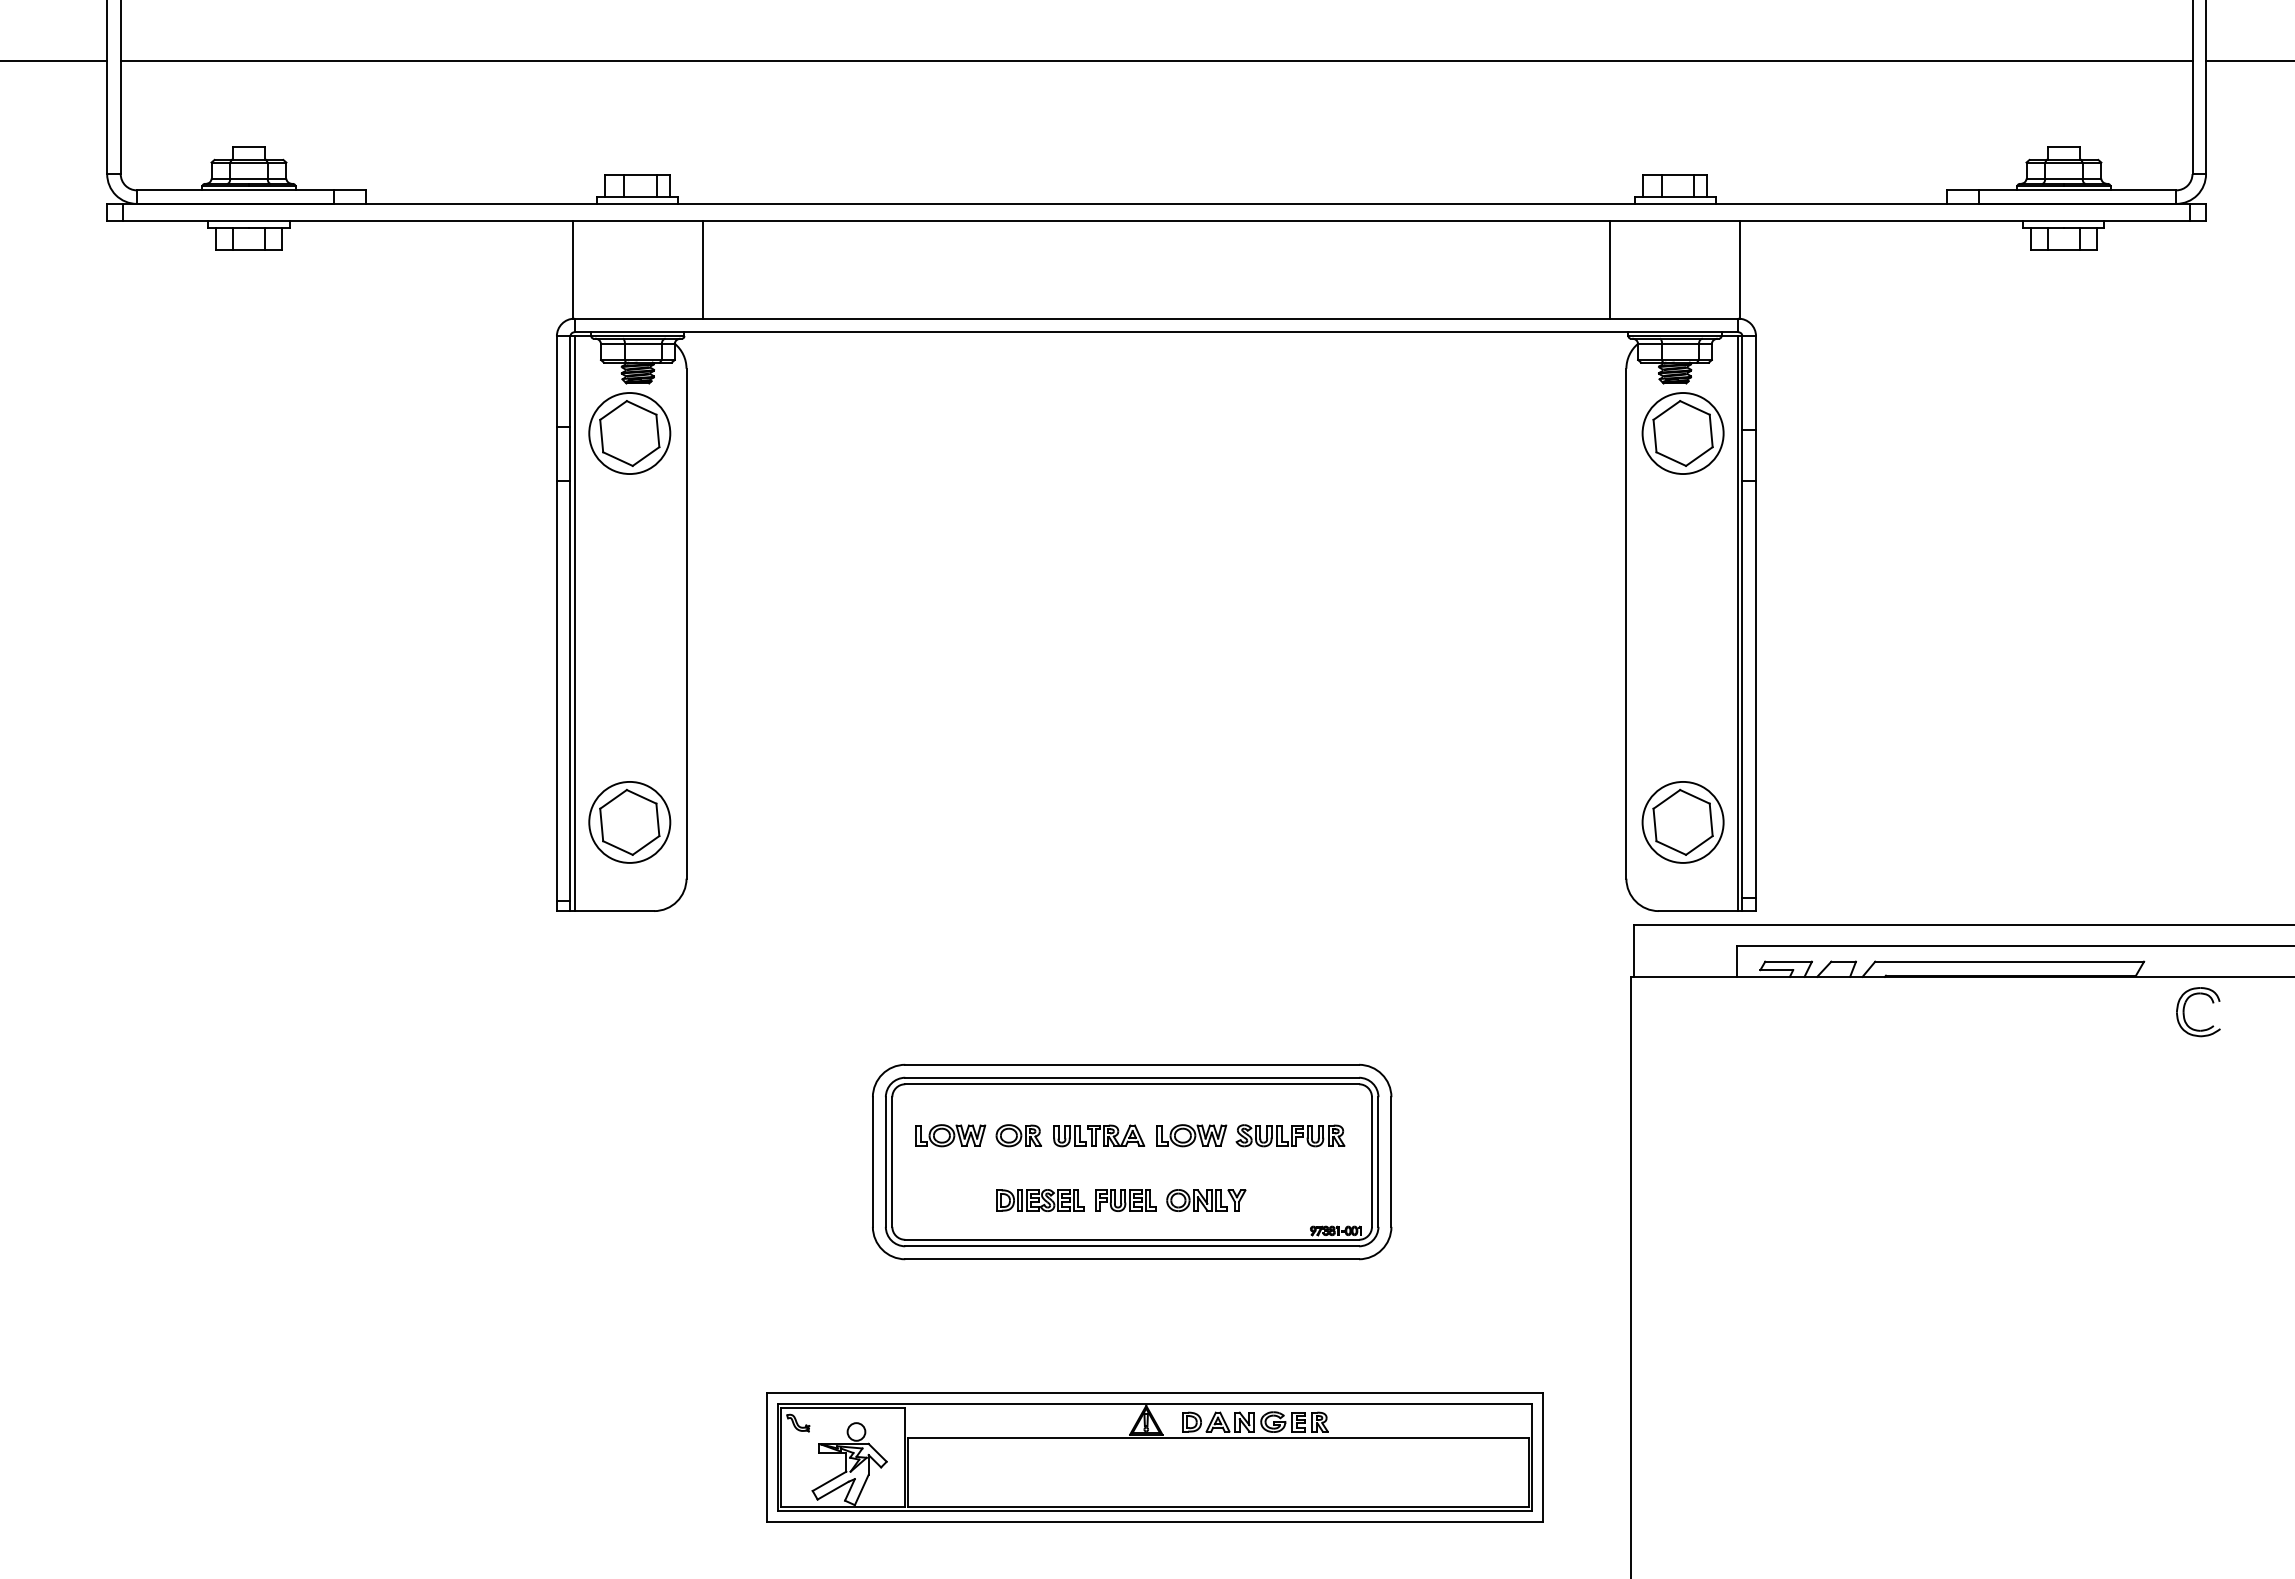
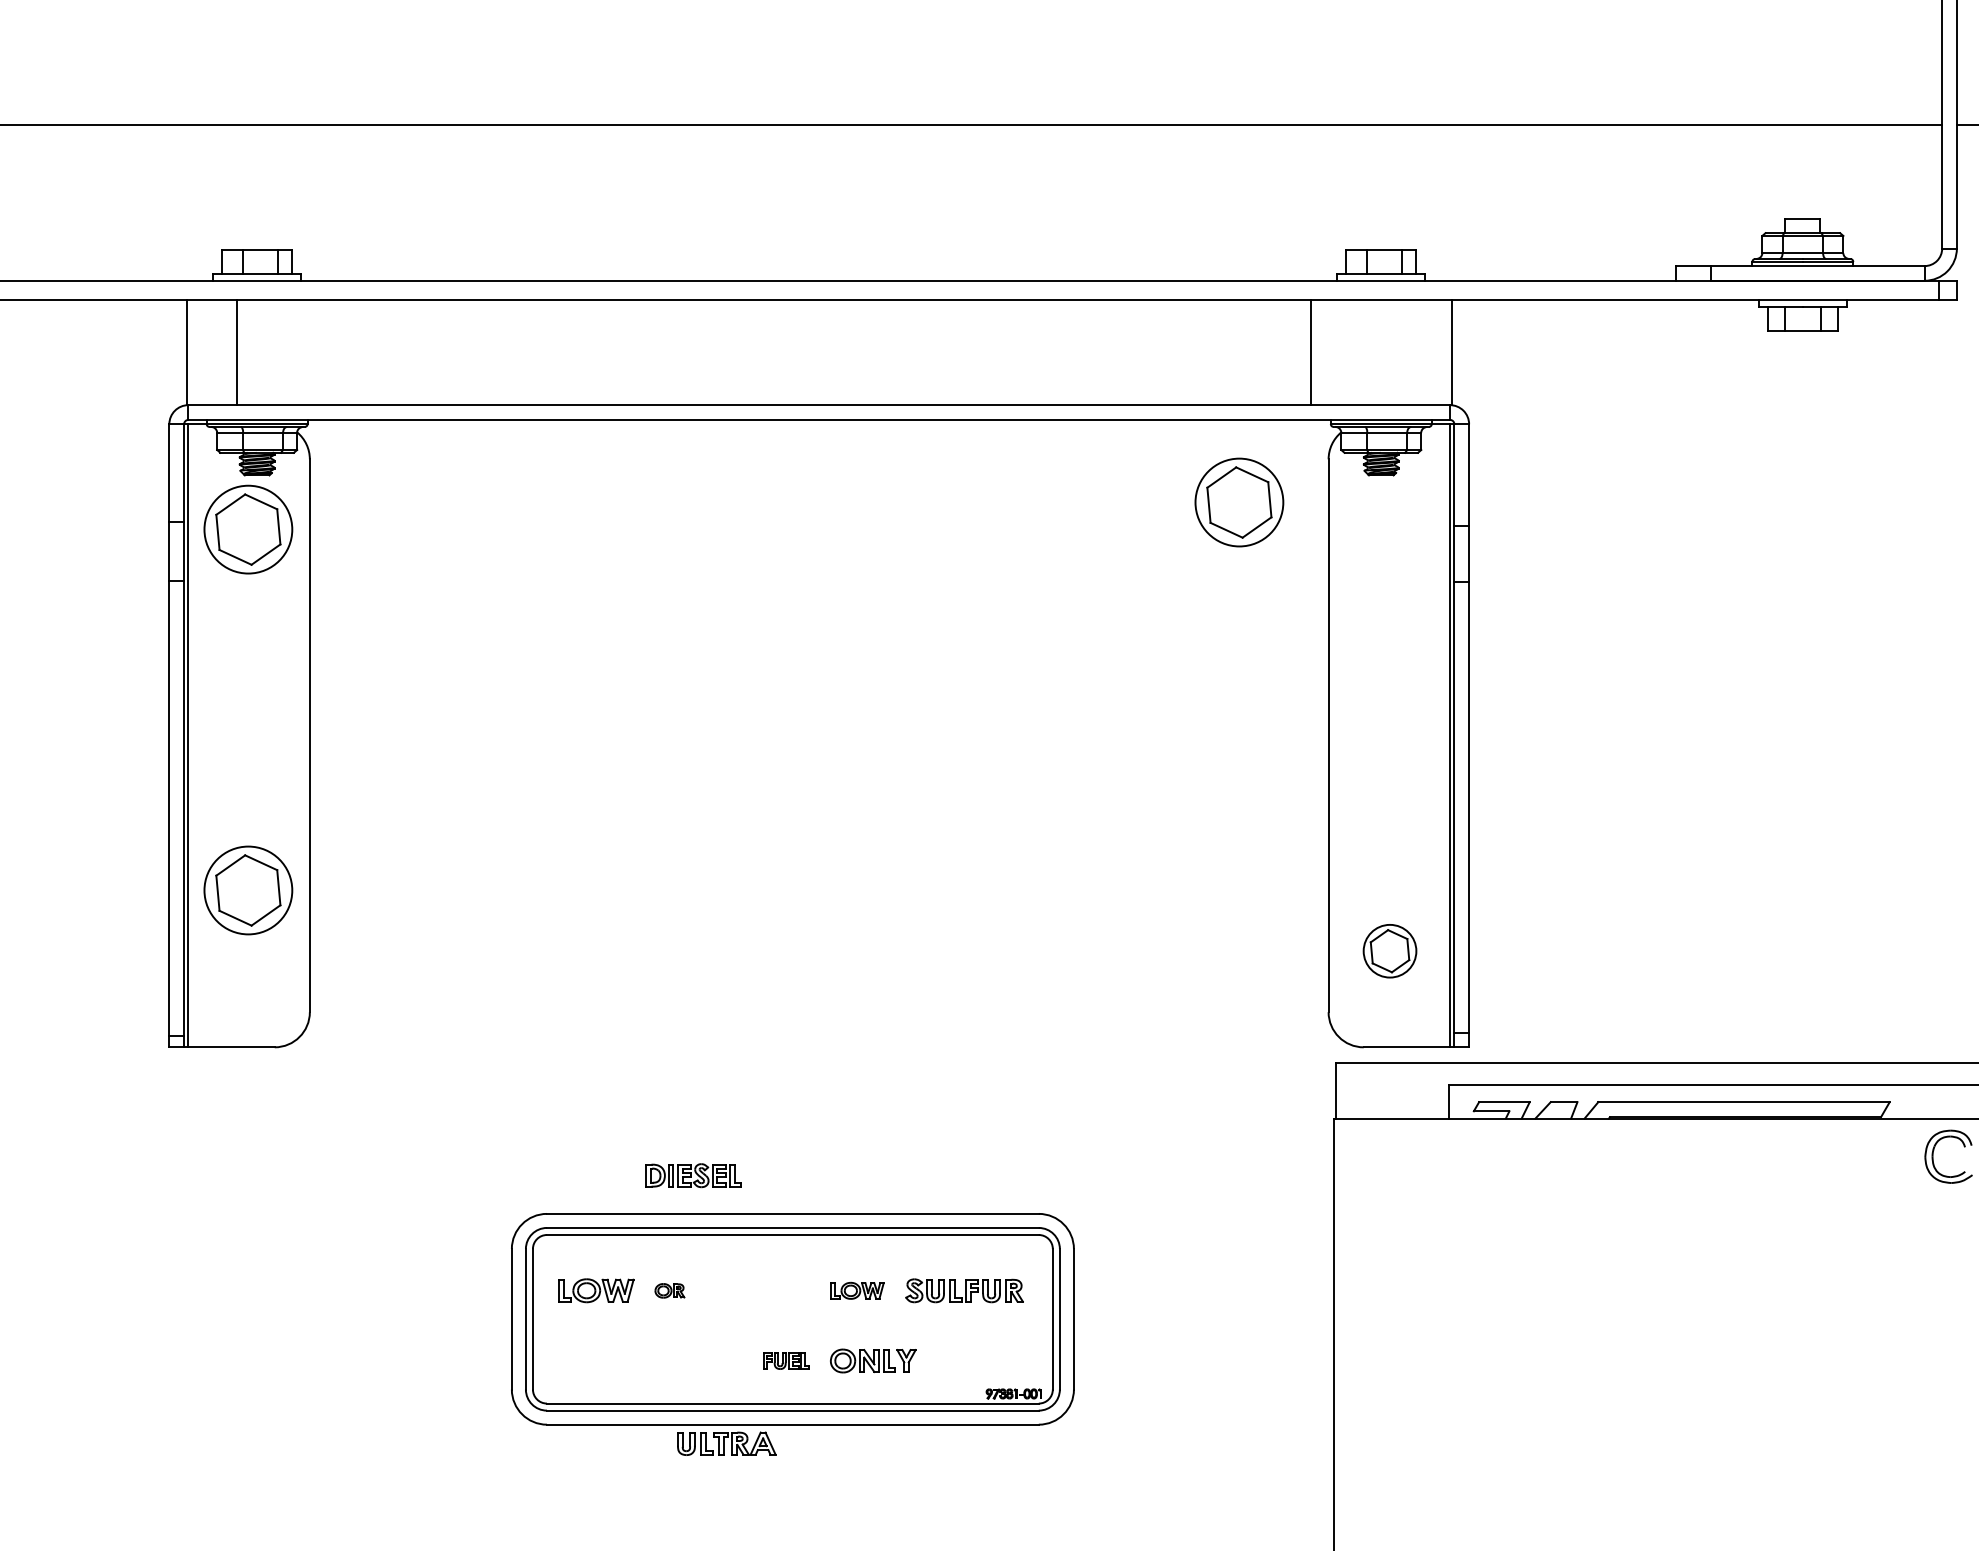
line: (702, 269) -> (237, 351), moved
part: (1682, 433) -> (1238, 502), moved
part: (629, 822) -> (248, 890), moved
part: (1682, 822) -> (1389, 951), size x0.6
part: (1018, 1135) -> (669, 1290), size x0.6
part: (1099, 1135) -> (727, 1443), moved
part: (1191, 1135) -> (857, 1290), size x0.7
part: (1040, 1200) -> (693, 1175), moved
part: (1125, 1200) -> (785, 1360), size x0.7

